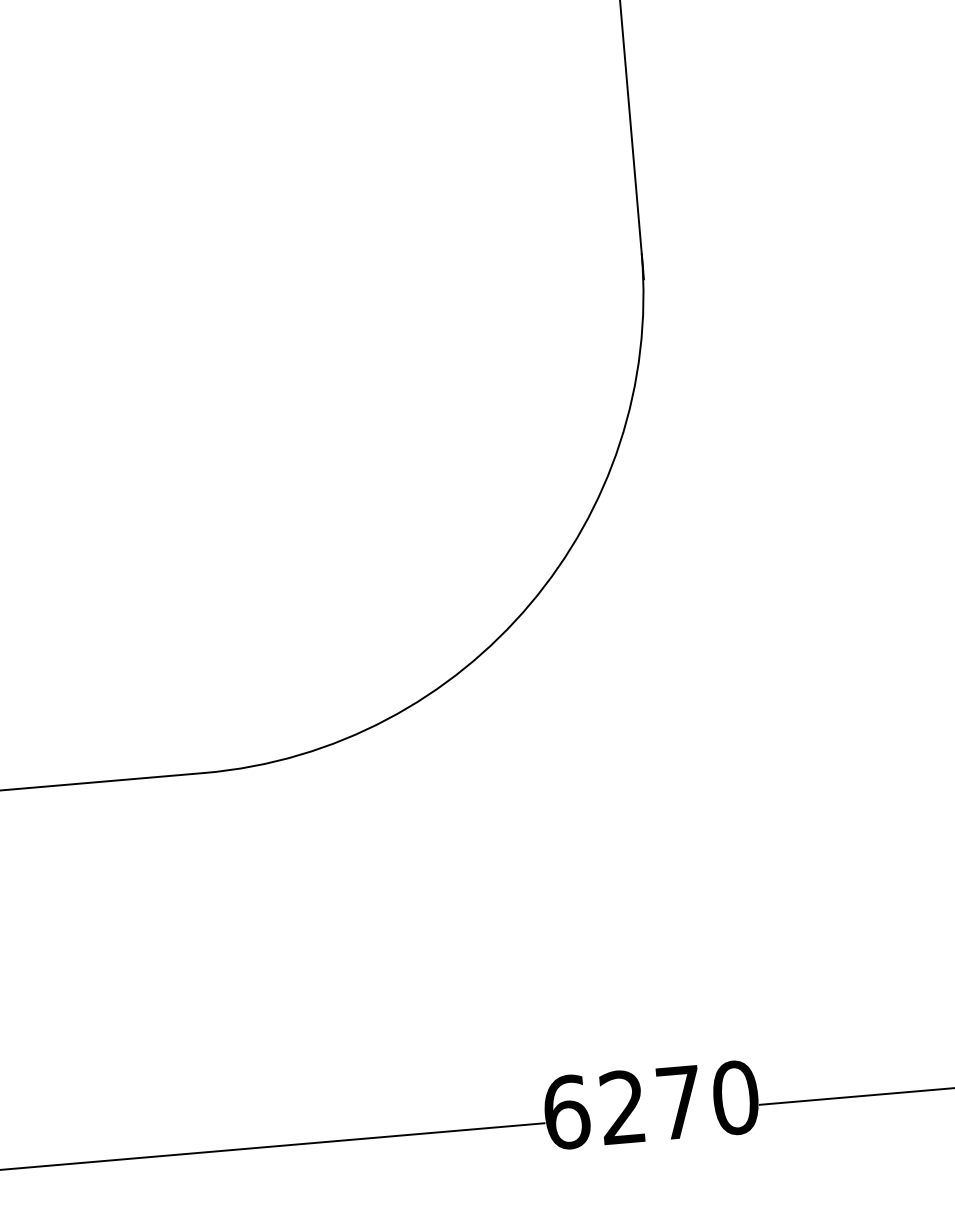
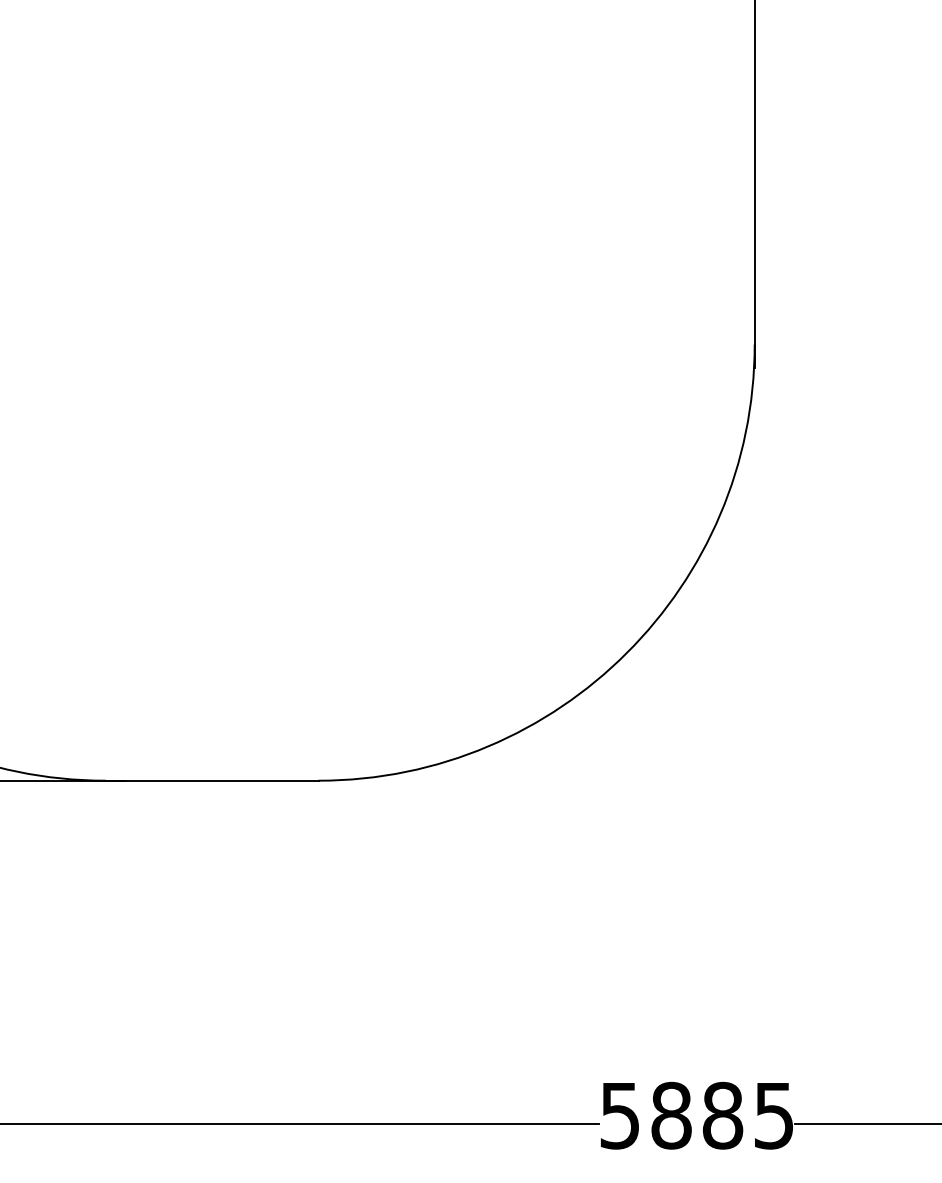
text: (651, 1104) -> (697, 1115), 6270 -> 5885

